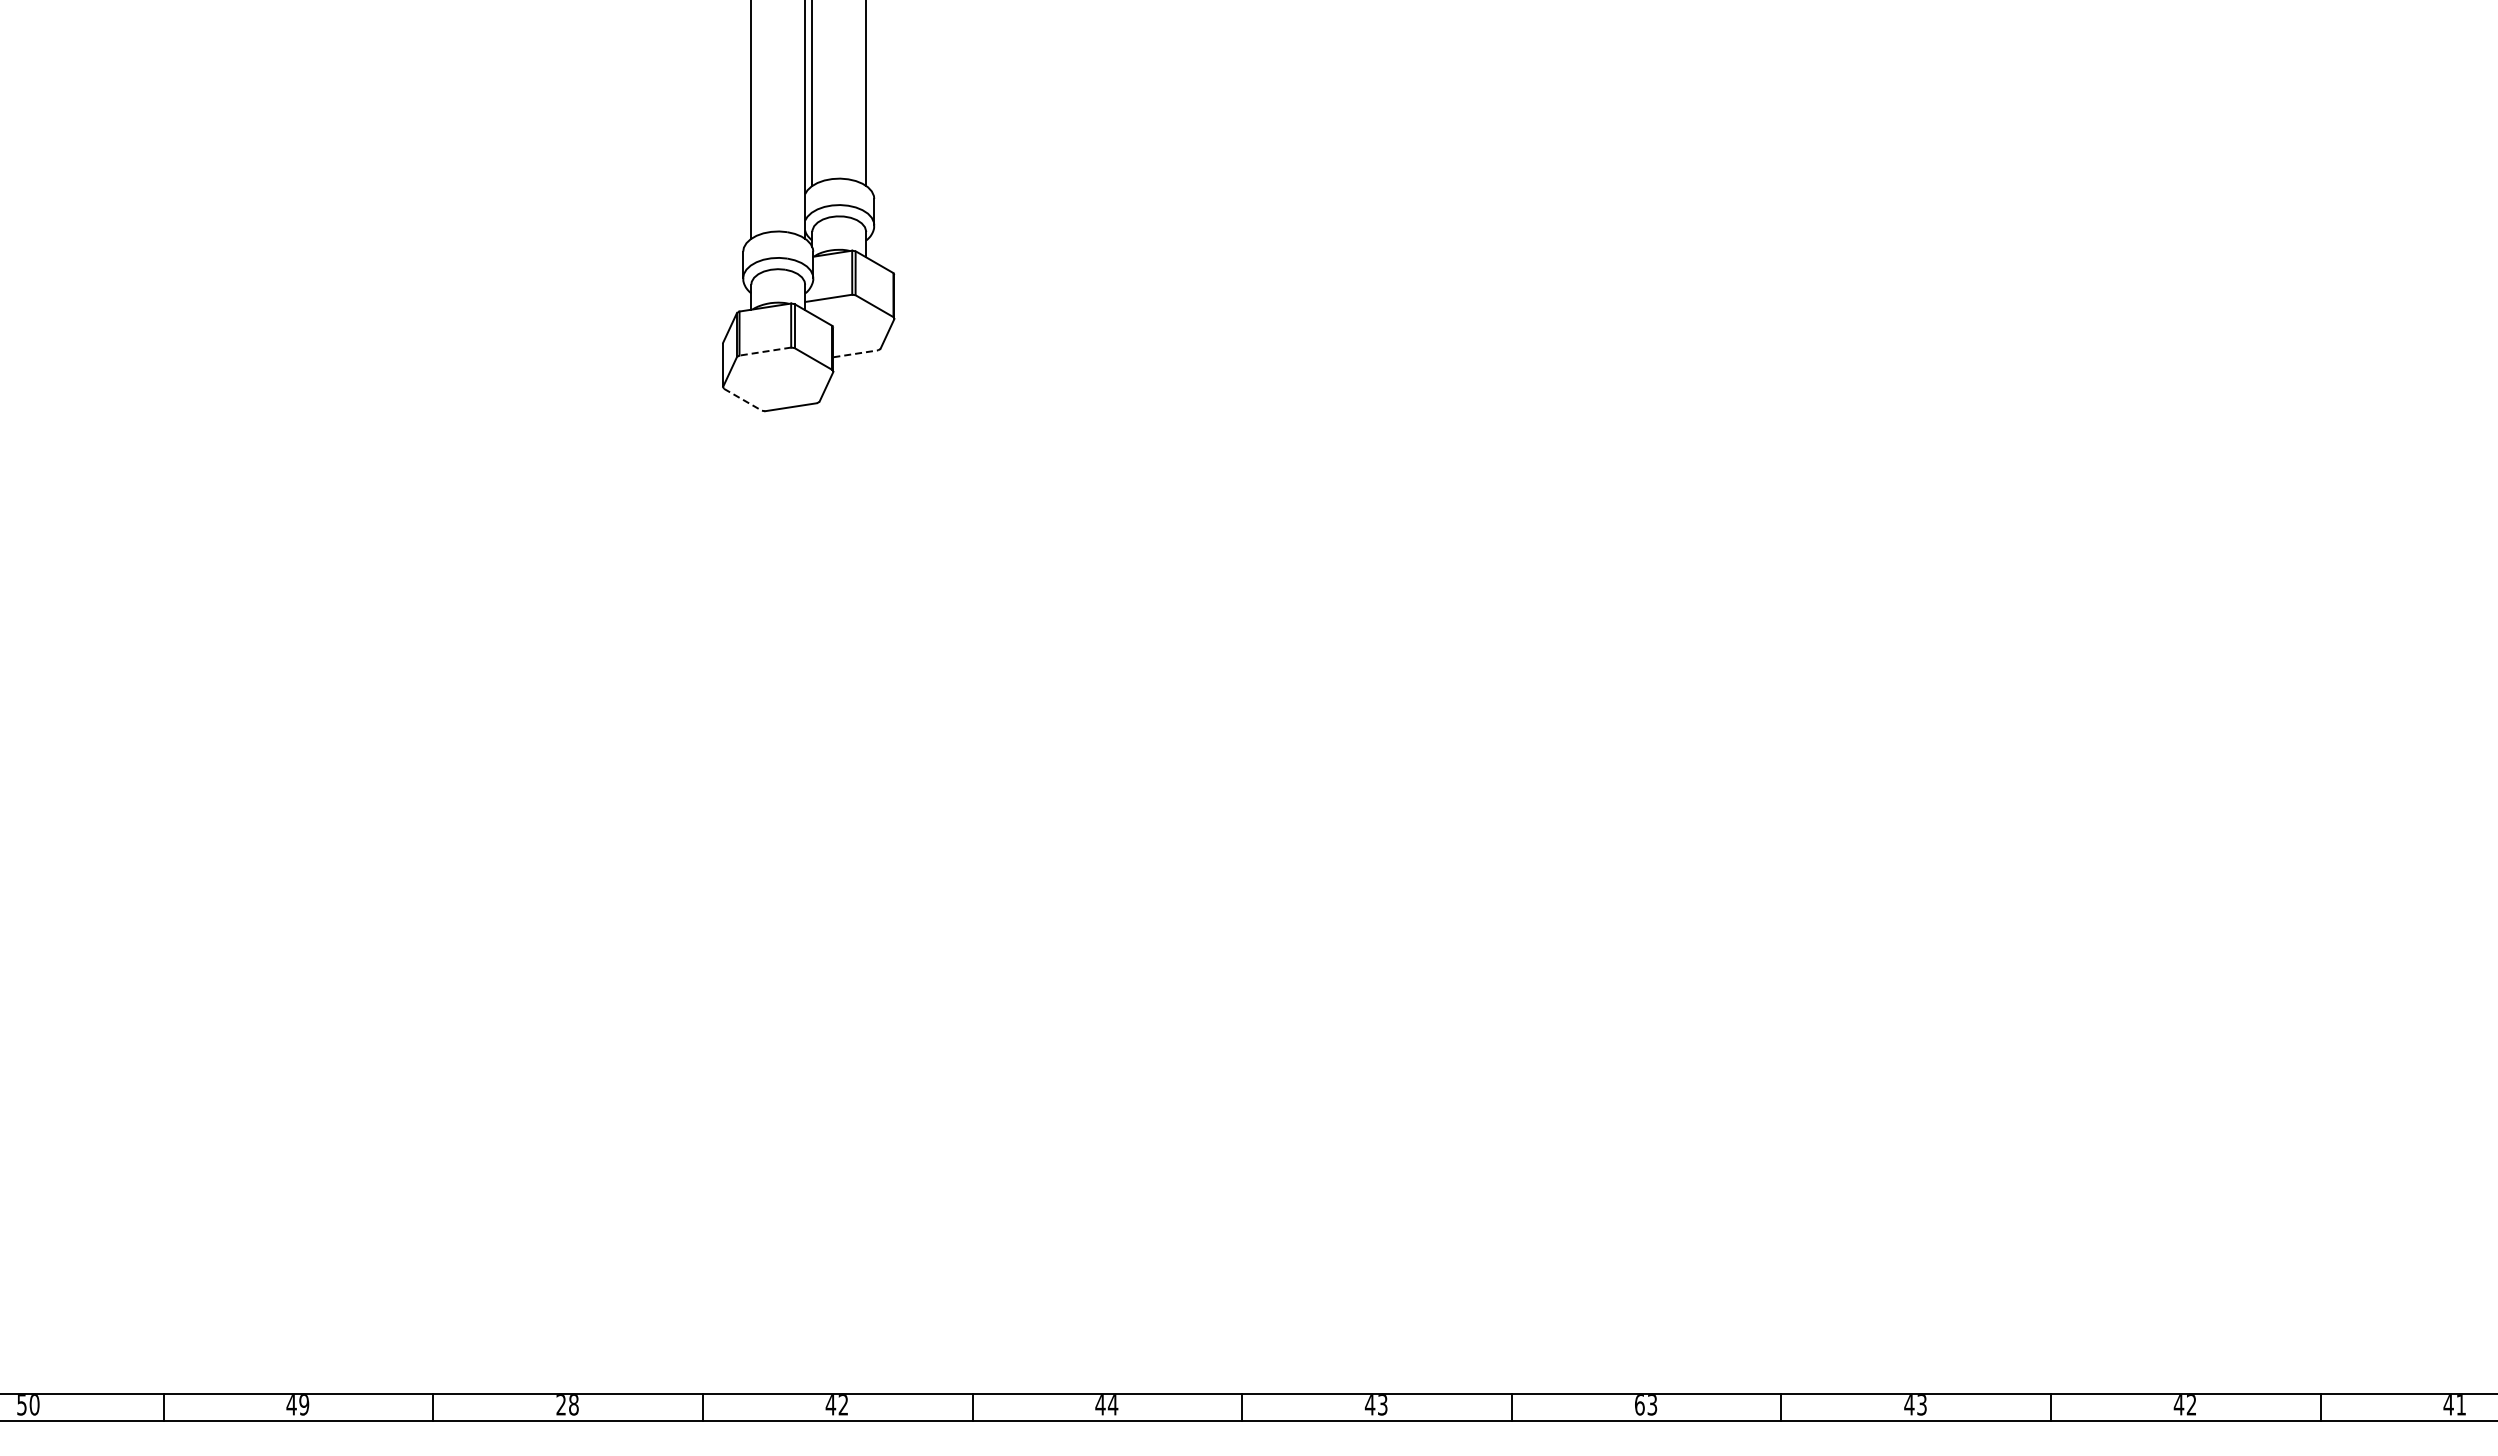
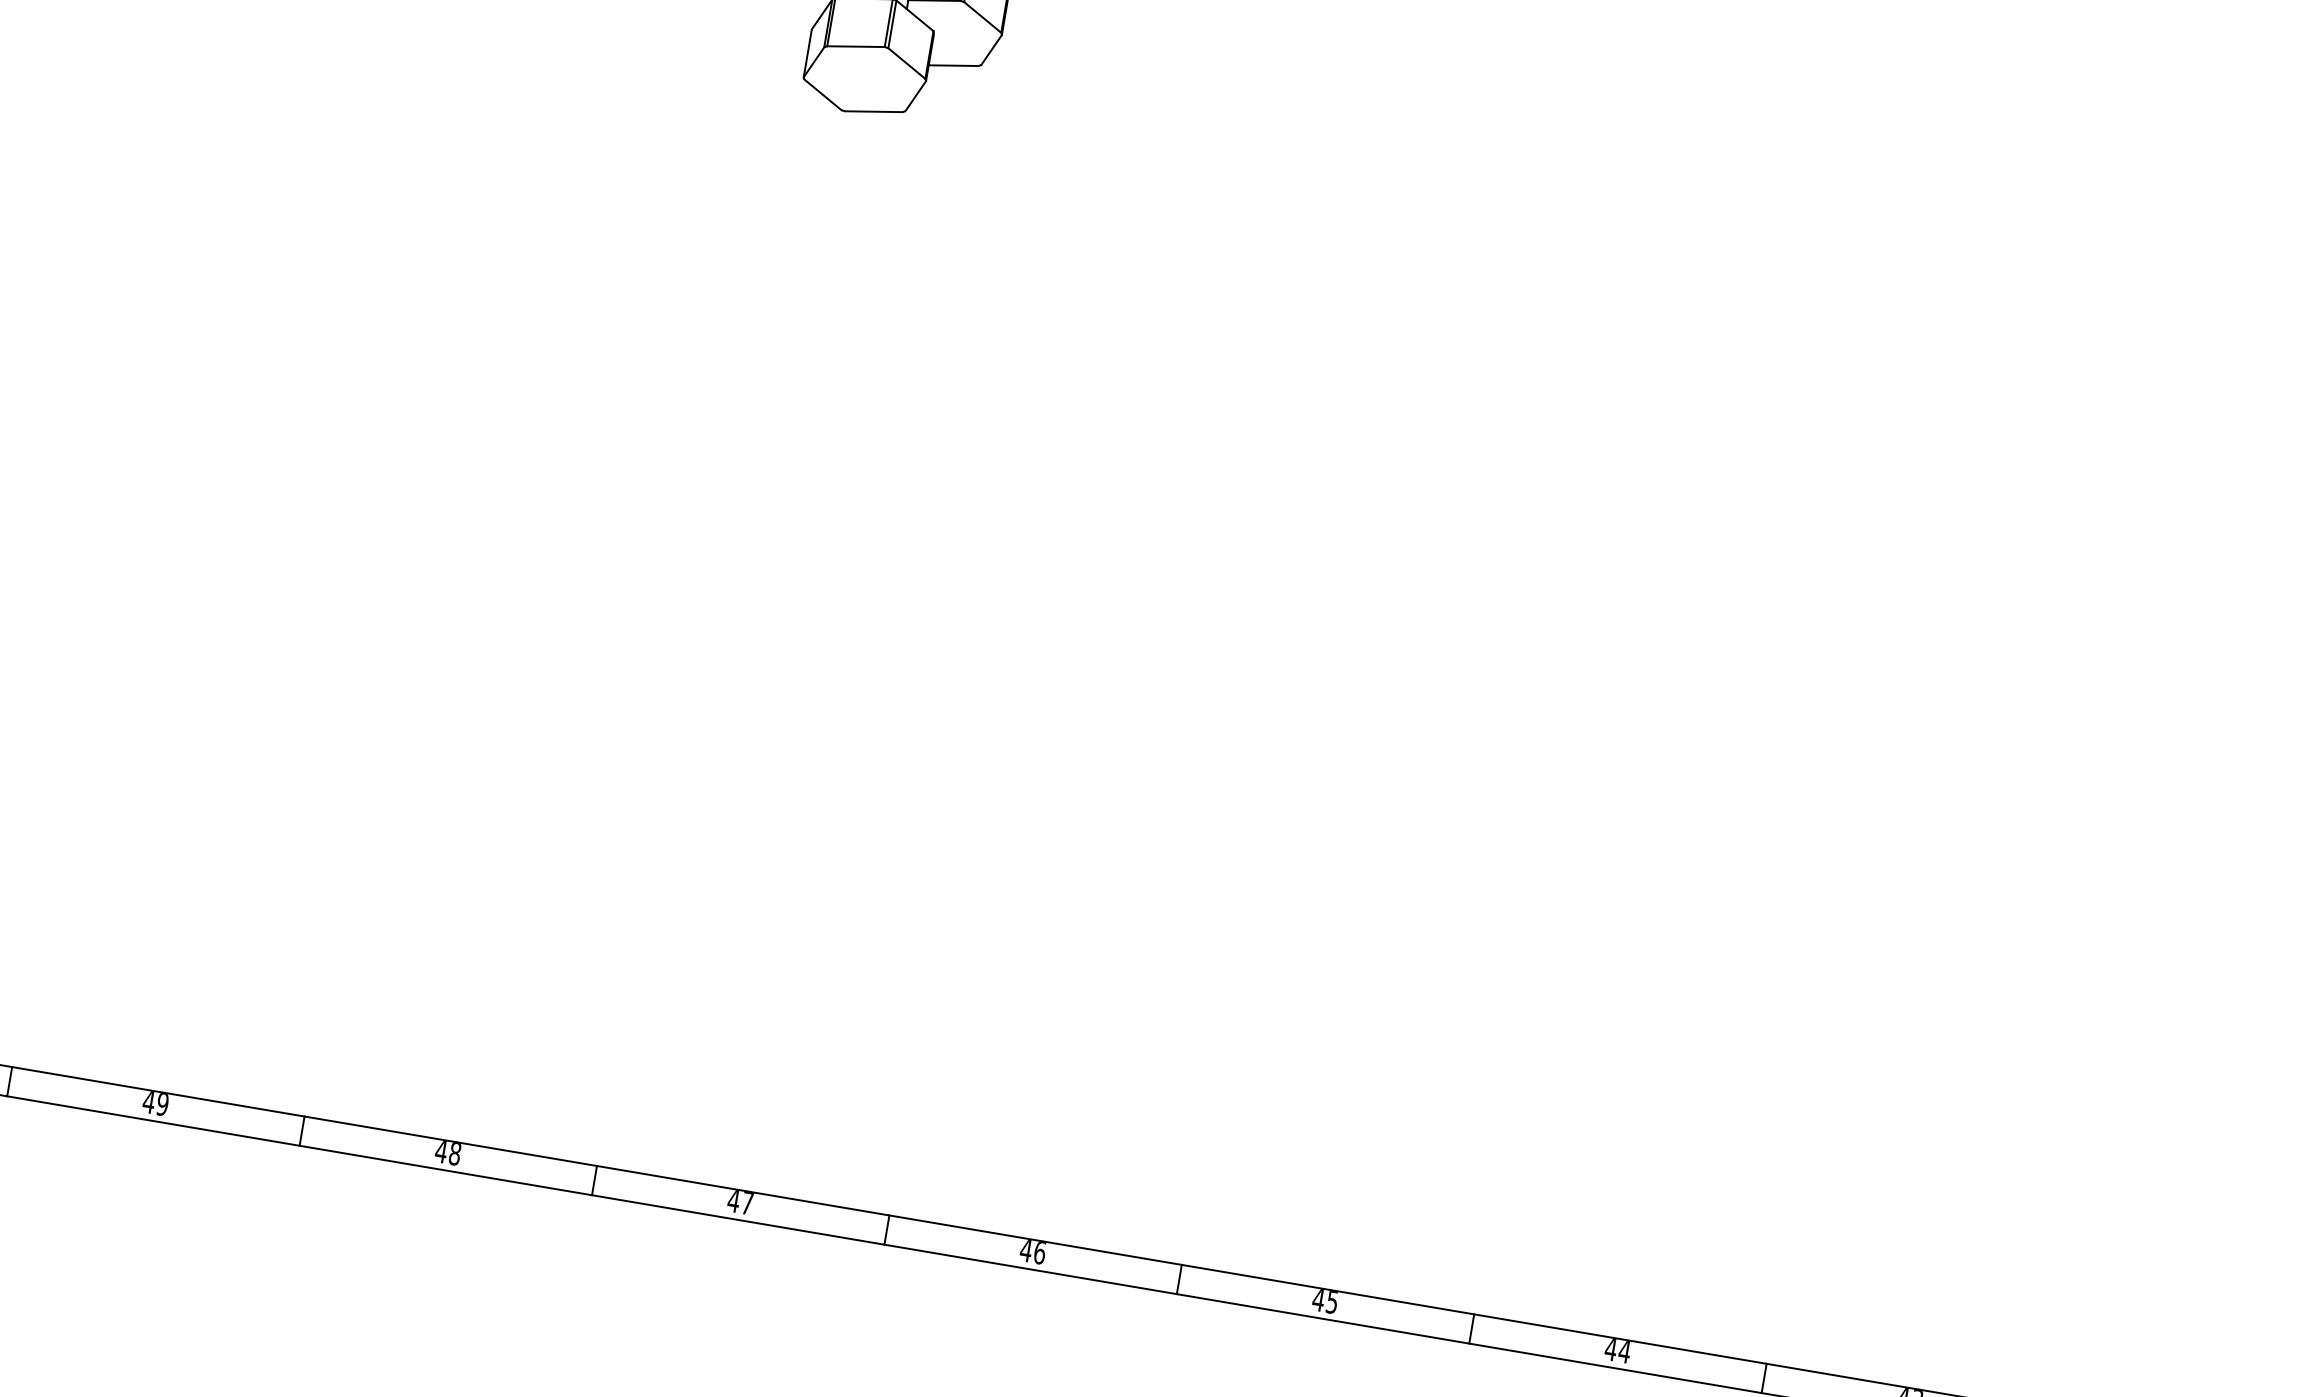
line: (764, 351) -> (855, 46), dashed -> solid
line: (855, 353) -> (953, 65), dashed -> solid
line: (742, 399) -> (822, 94), dashed -> solid
text: (1382, 1404) -> (1332, 1301), 43 -> 45
text: (561, 1405) -> (441, 1152), 28 -> 48
text: (842, 1405) -> (746, 1203), 42 -> 47
text: (1112, 1405) -> (1039, 1253), 44 -> 46
text: (1645, 1405) -> (1617, 1351), 63 -> 44

